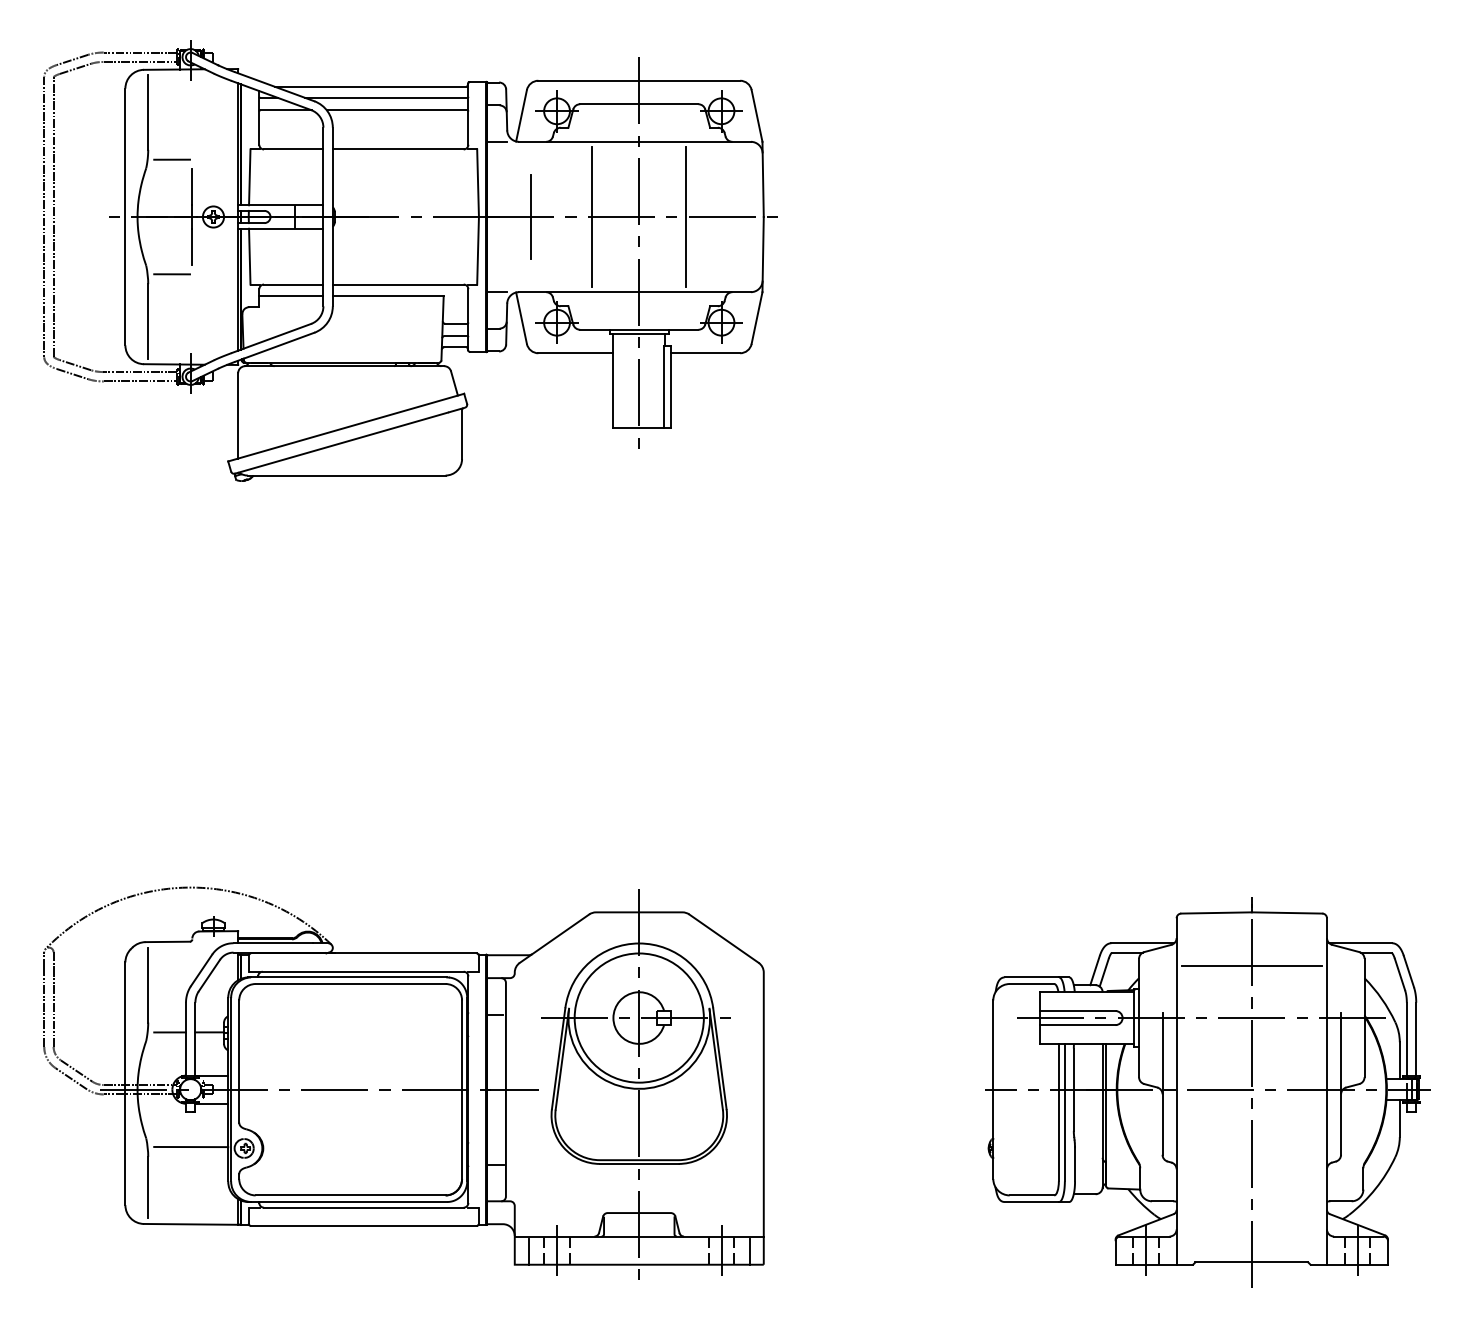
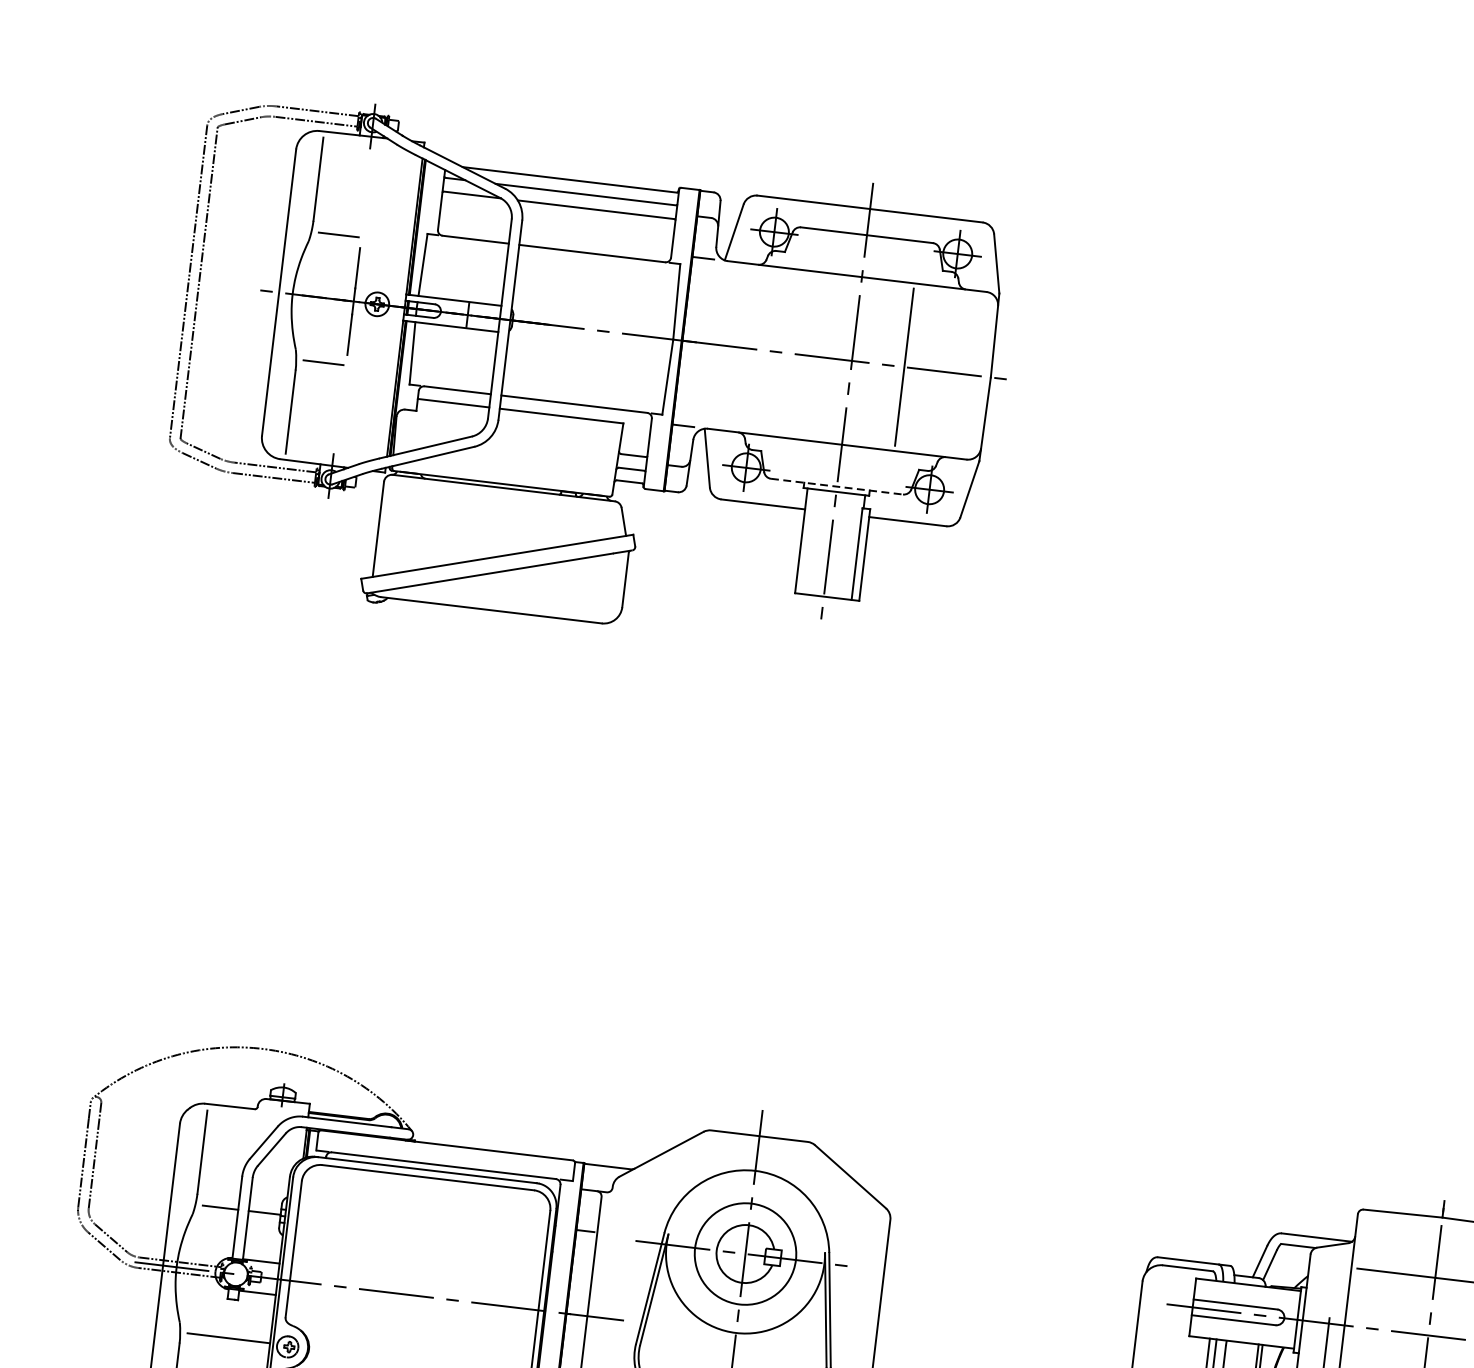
line: (530, 216) -> (730, 345), removed
line: (592, 216) -> (799, 354), removed
line: (639, 329) -> (837, 486), solid -> dashed
circle: (638, 1017) -> (744, 1253), size x0.7

